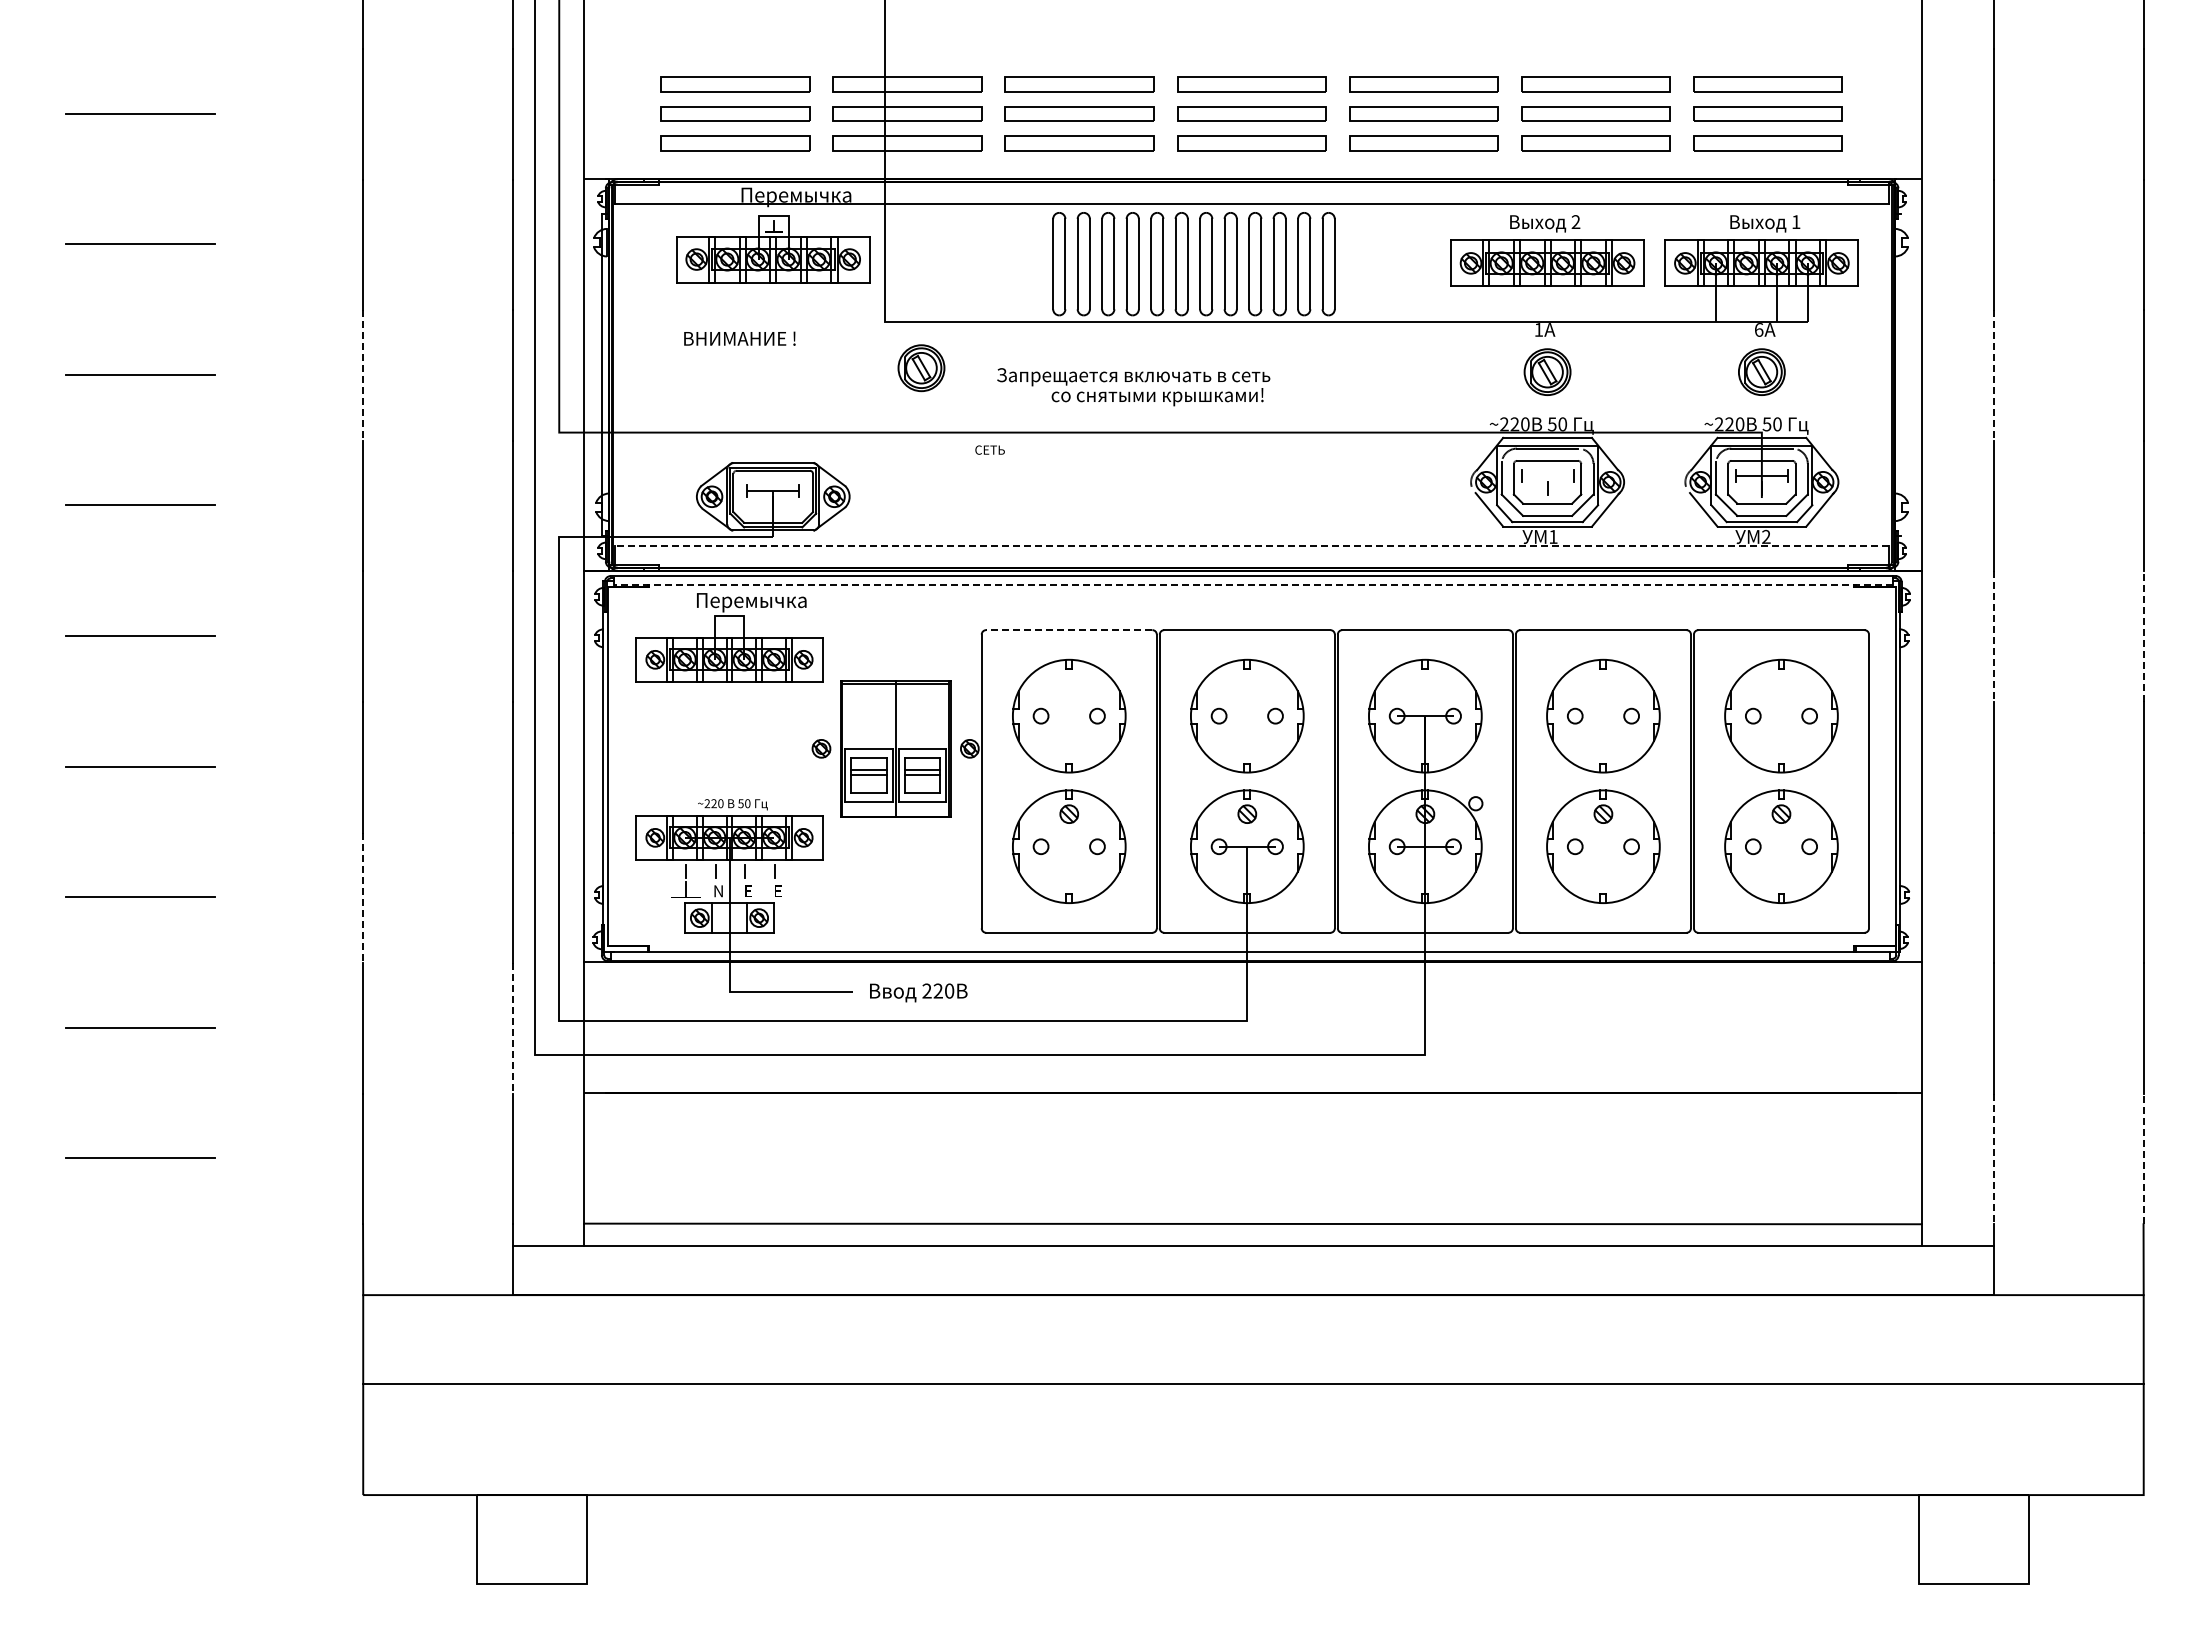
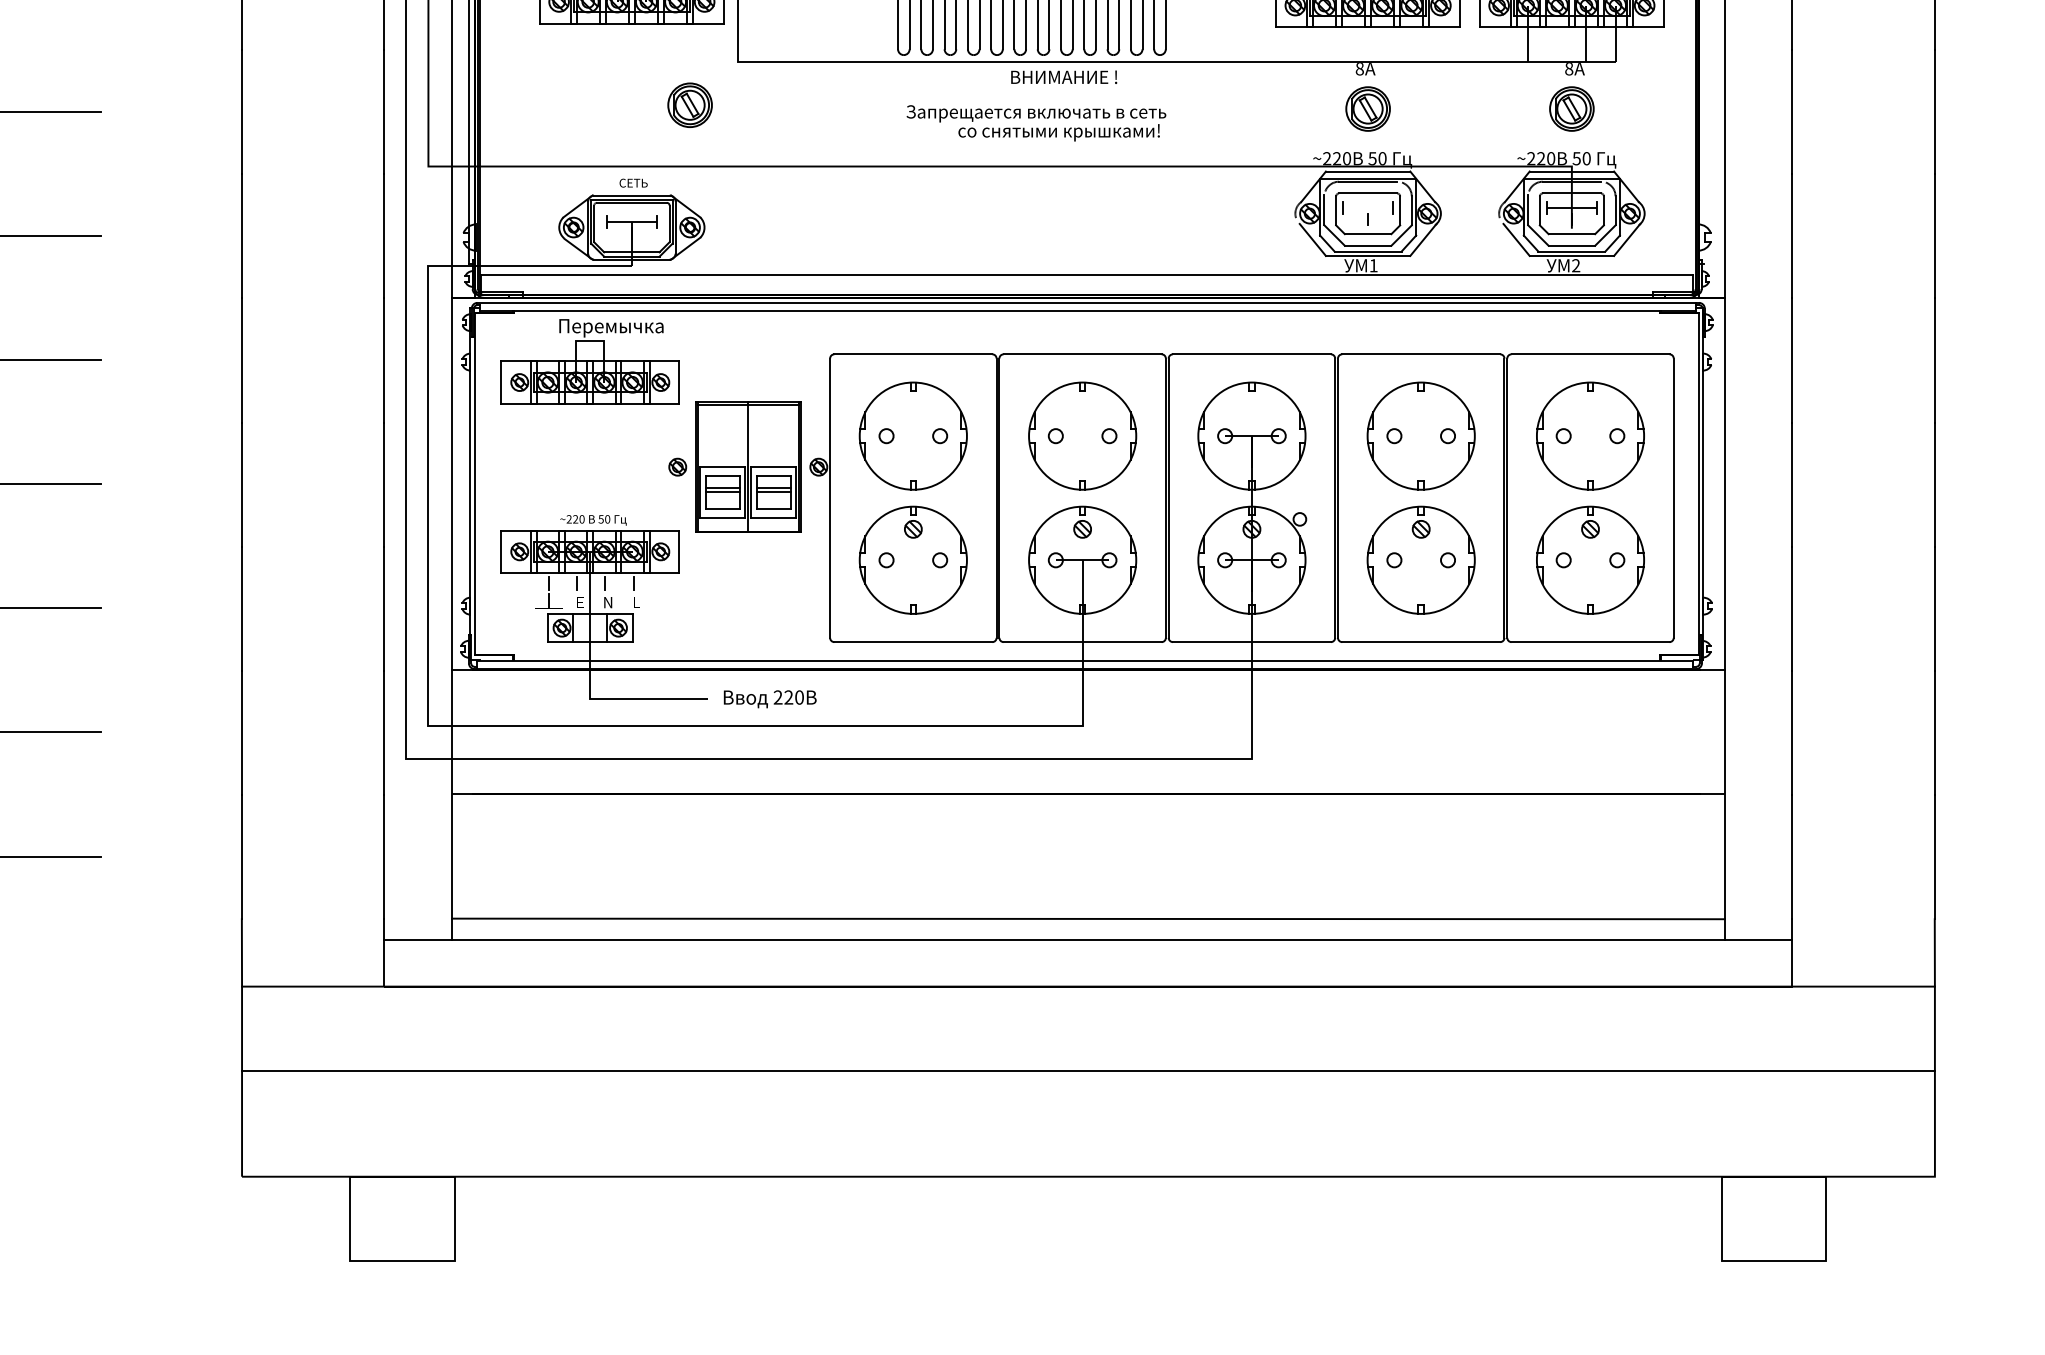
text: (1538, 329) -> (1359, 68), 1 -> 8
text: (1758, 329) -> (1568, 68), 6 -> 8
text: (739, 338) -> (1063, 77), moved
part: (921, 368) -> (690, 105), moved
line: (363, 376) -> (242, 113), dashed -> solid
line: (1993, 376) -> (1792, 113), dashed -> solid
text: (1133, 387) -> (1036, 123), moved
text: (989, 449) -> (633, 182), moved
line: (1251, 546) -> (1086, 274), dashed -> solid
line: (1252, 584) -> (1087, 310), dashed -> solid
line: (1068, 630) -> (912, 354), dashed -> solid
line: (2143, 636) -> (1934, 360), dashed -> solid
line: (1993, 637) -> (1792, 361), dashed -> solid
text: (778, 890) -> (636, 601), E -> L
text: (718, 891) -> (579, 602), N -> E
text: (748, 891) -> (608, 602), E -> N
line: (363, 898) -> (242, 609), dashed -> solid
line: (512, 1028) -> (383, 733), dashed -> solid
line: (2143, 1158) -> (1934, 856), dashed -> solid
line: (1993, 1159) -> (1792, 857), dashed -> solid

